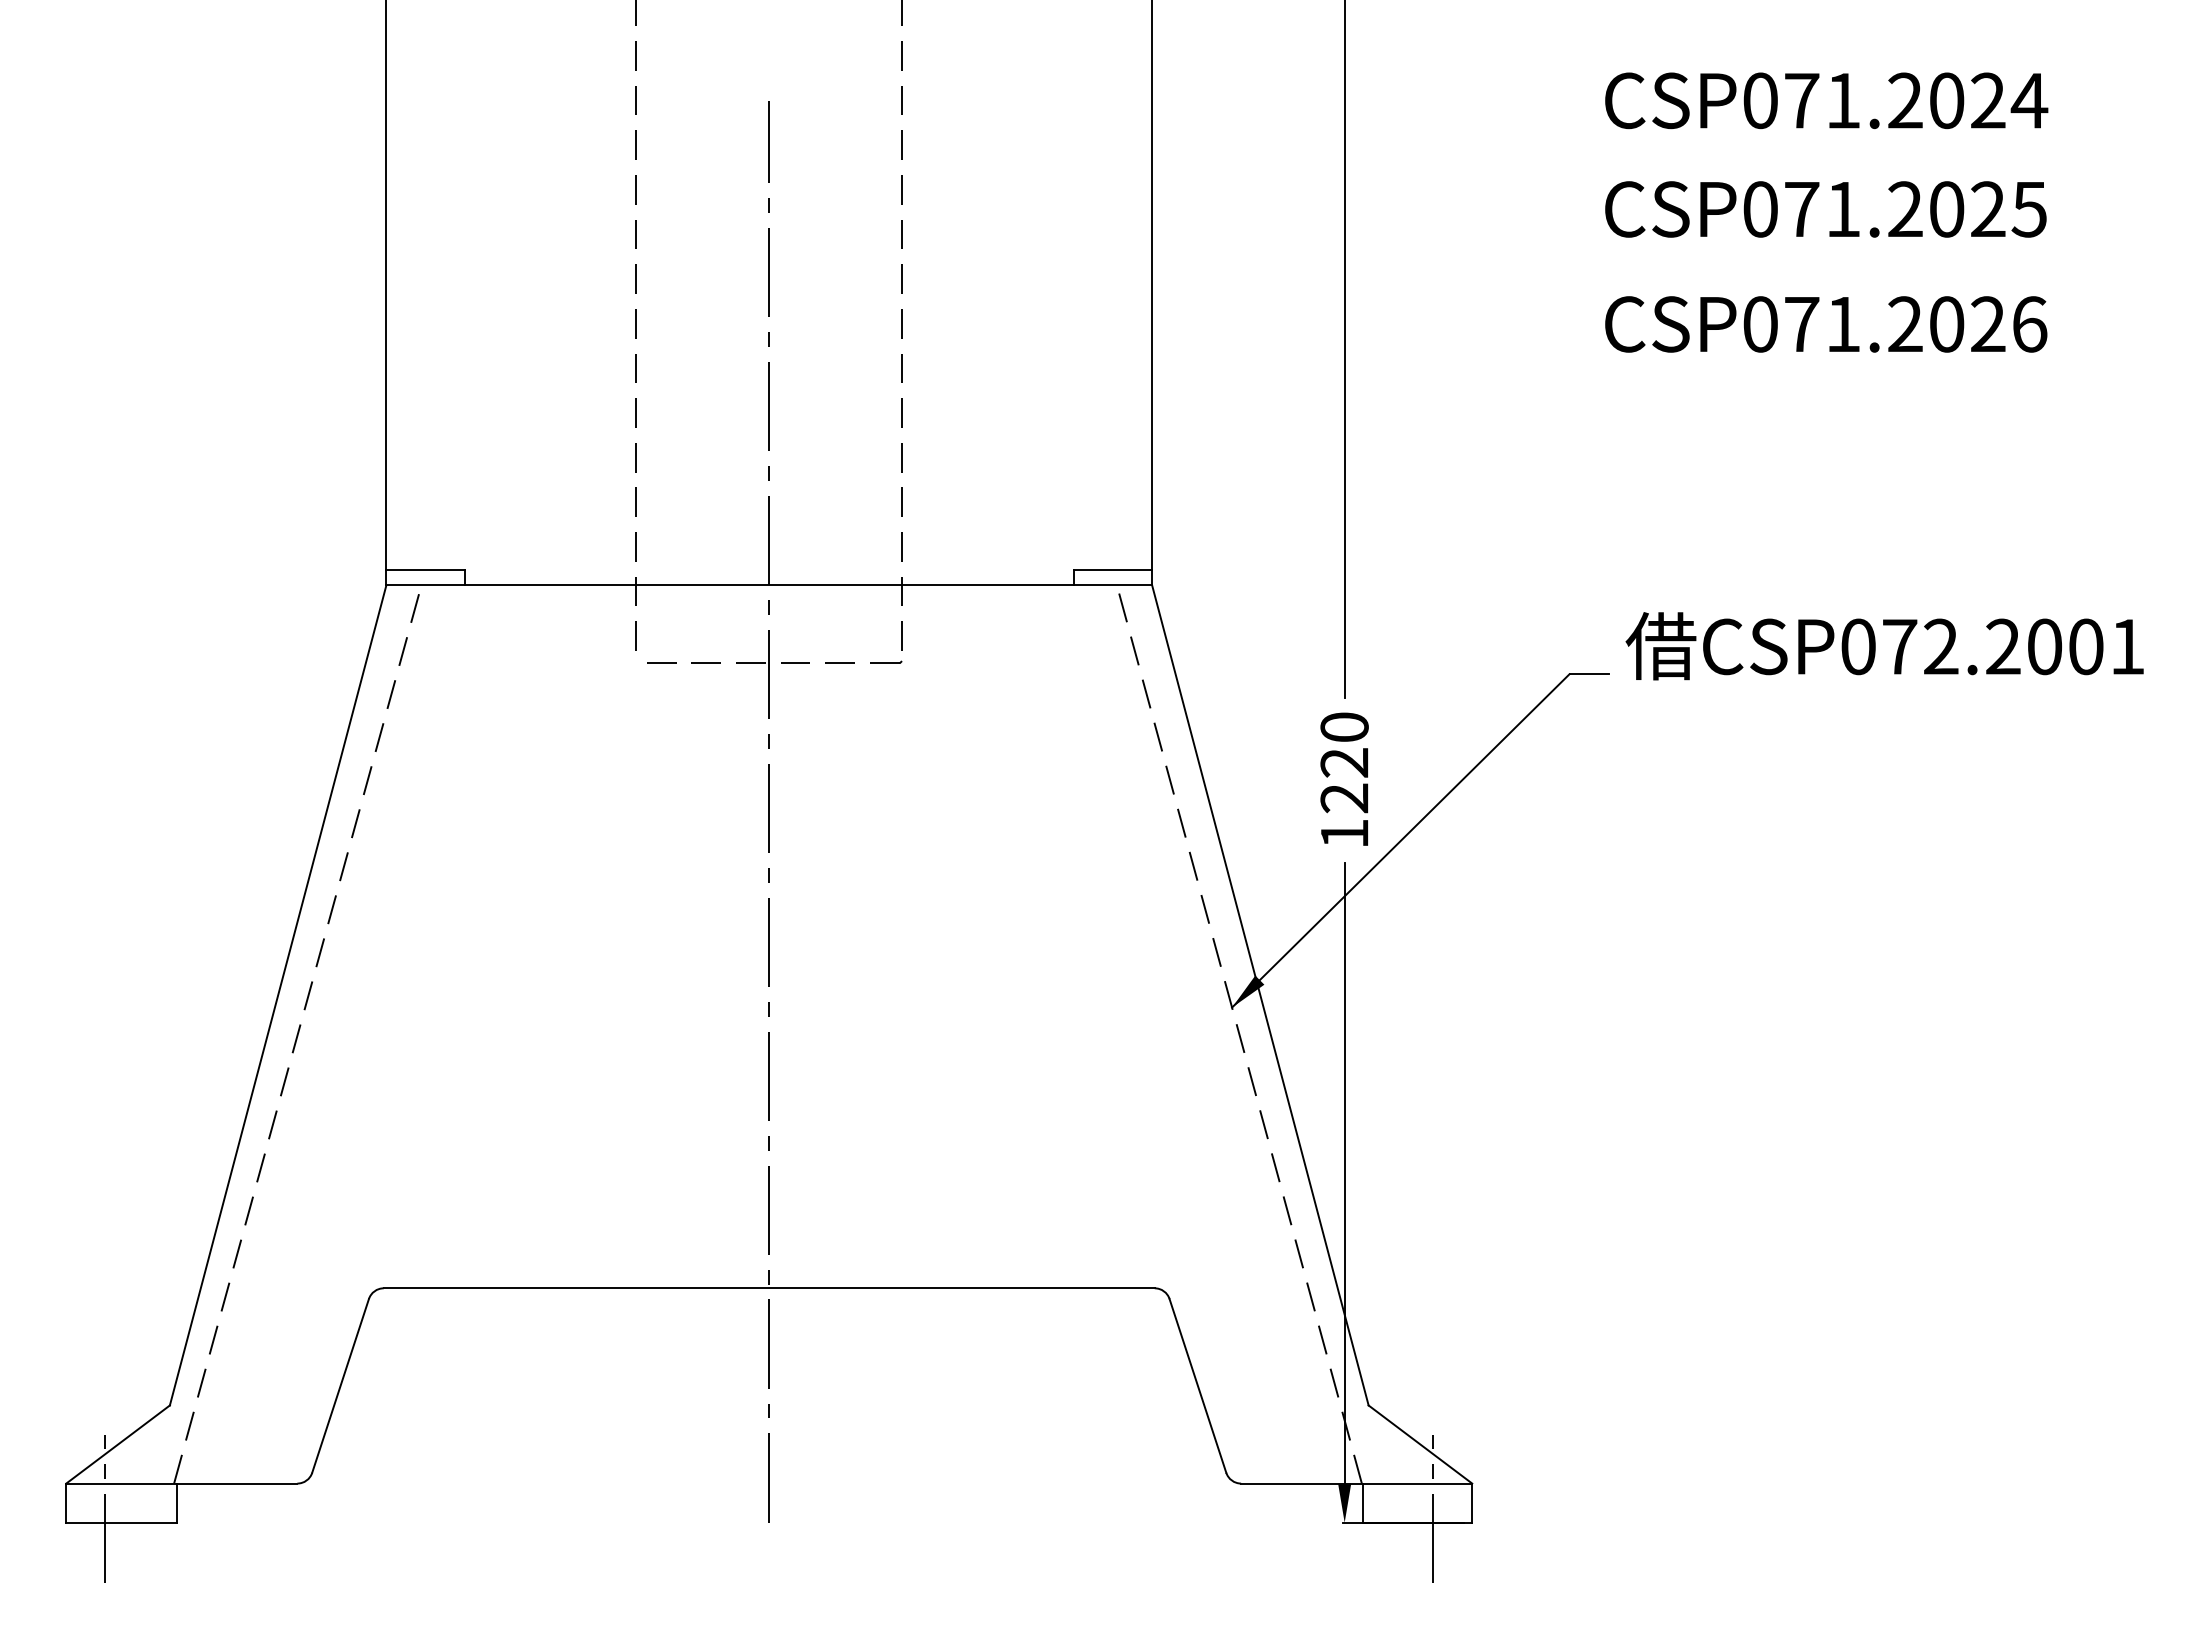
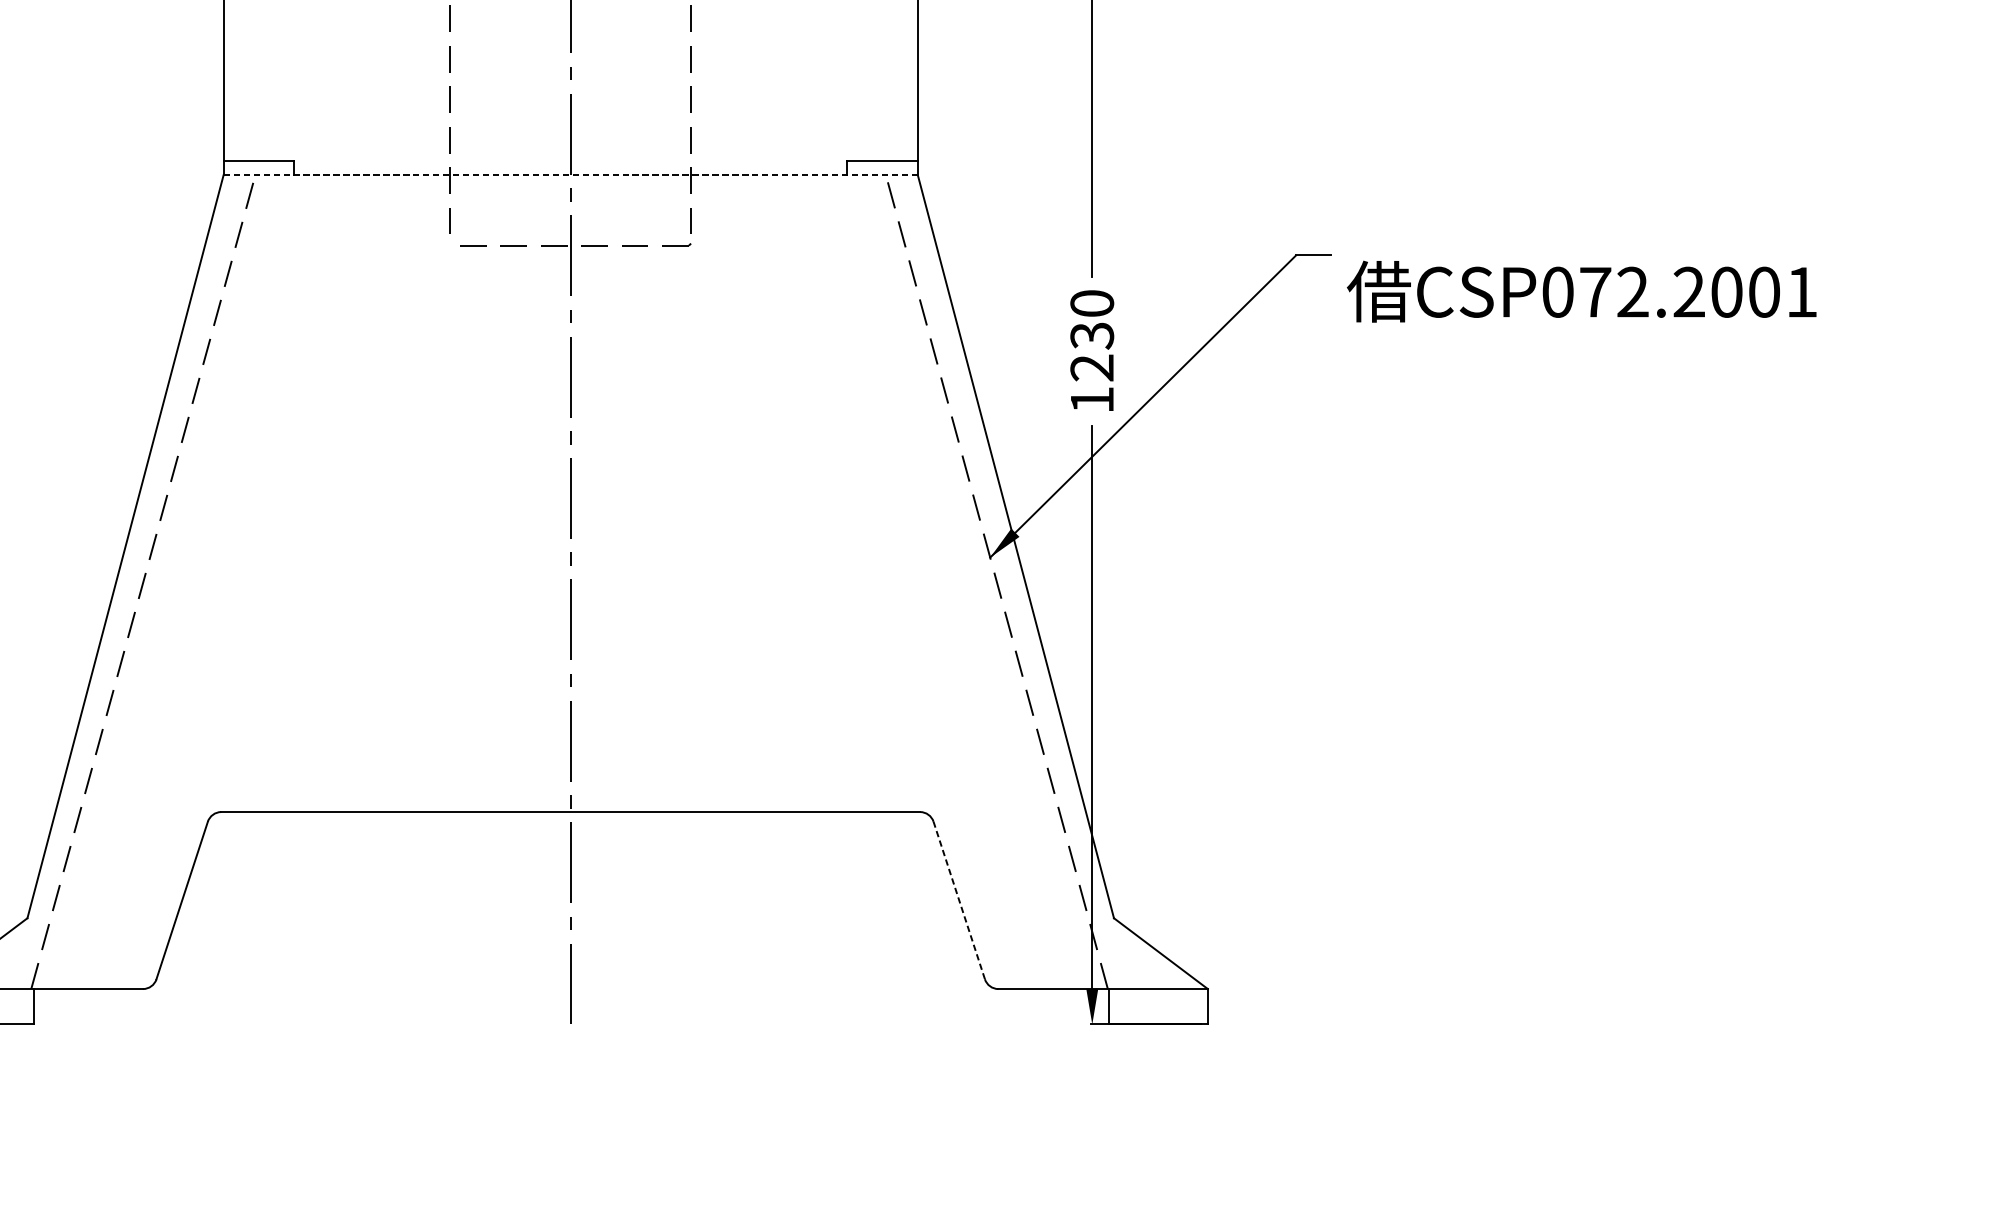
line: (769, 585) -> (570, 175), solid -> dashed
text: (1884, 646) -> (1581, 291), moved
text: (1344, 763) -> (1092, 336), 1220 -> 1230
line: (1197, 1385) -> (958, 900), solid -> dashed
line: (1433, 1509) -> (1172, 1012), removed

